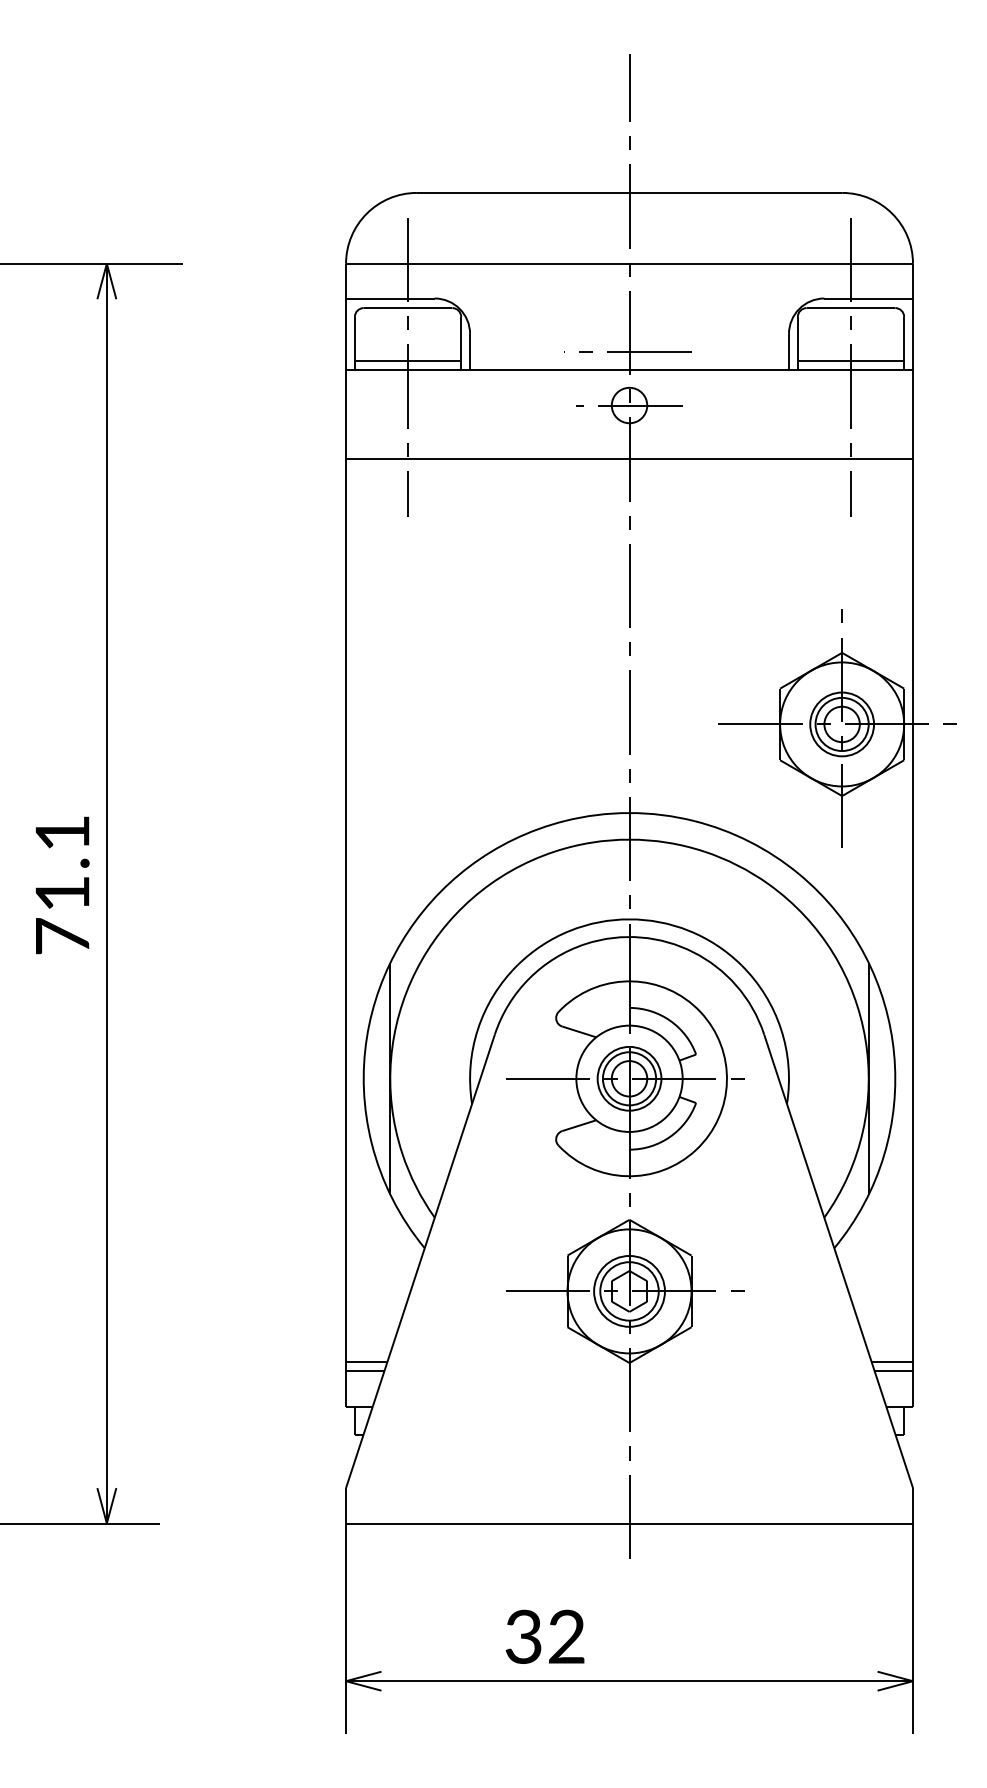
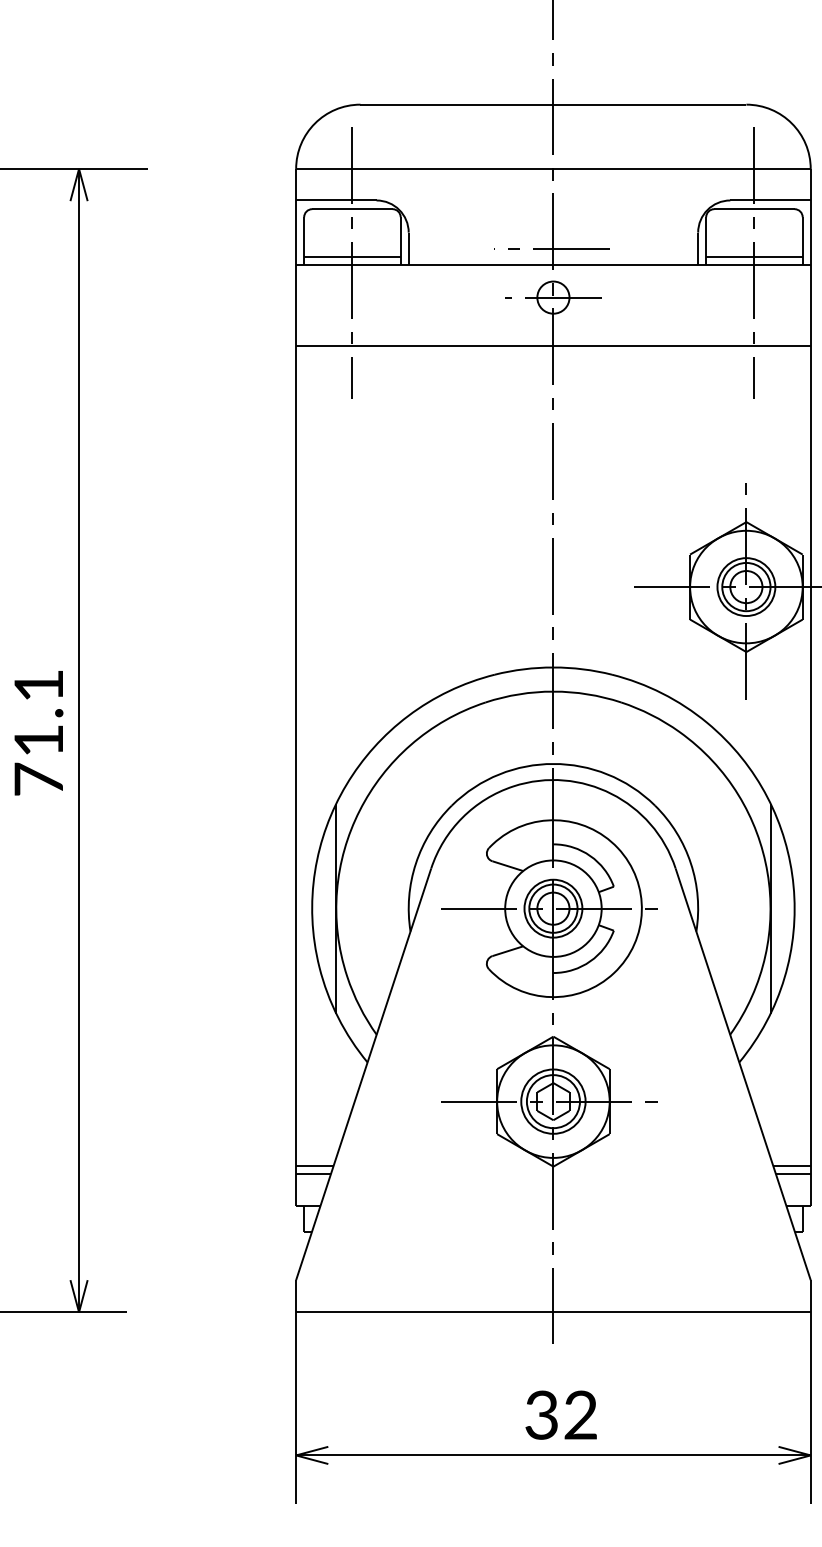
text: (544, 1636) -> (560, 1414), moved

